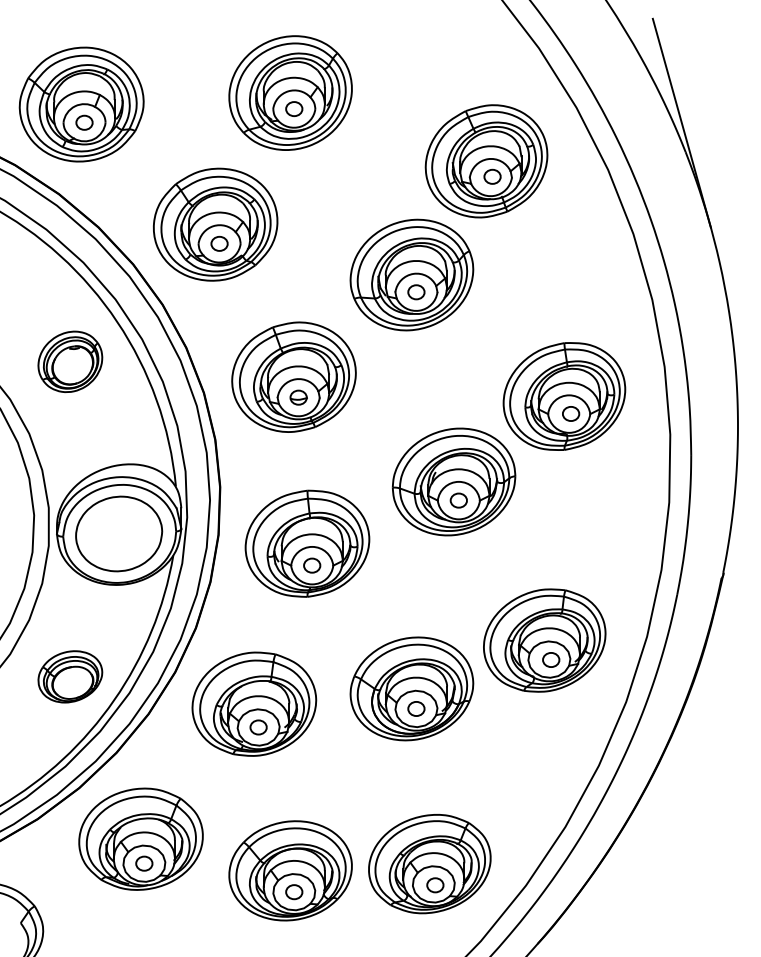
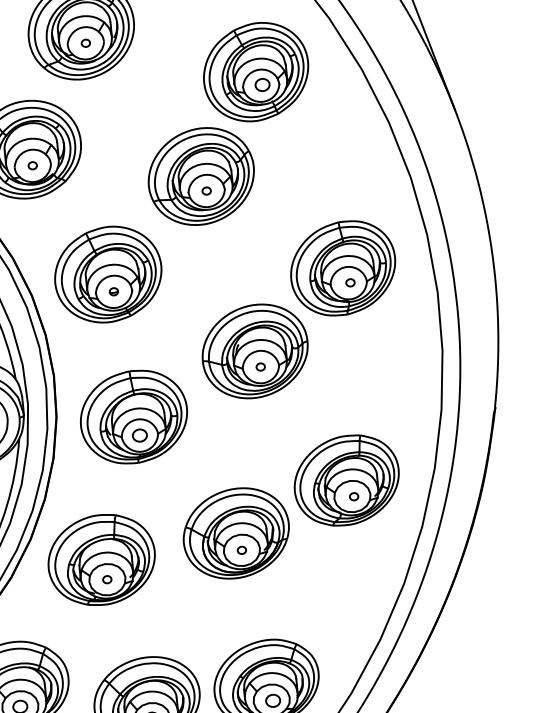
part: (294, 108) -> (85, 42), size x0.6
part: (219, 243) -> (32, 165), size x0.6
part: (416, 292) -> (206, 191), size x0.6
part: (298, 397) -> (113, 291), size x0.6
part: (571, 413) -> (350, 282), size x0.6
part: (458, 500) -> (260, 367), size x0.6
part: (551, 659) -> (354, 496), size x0.6
part: (416, 708) -> (241, 549), size x0.6
part: (258, 727) -> (107, 579), size x0.6

